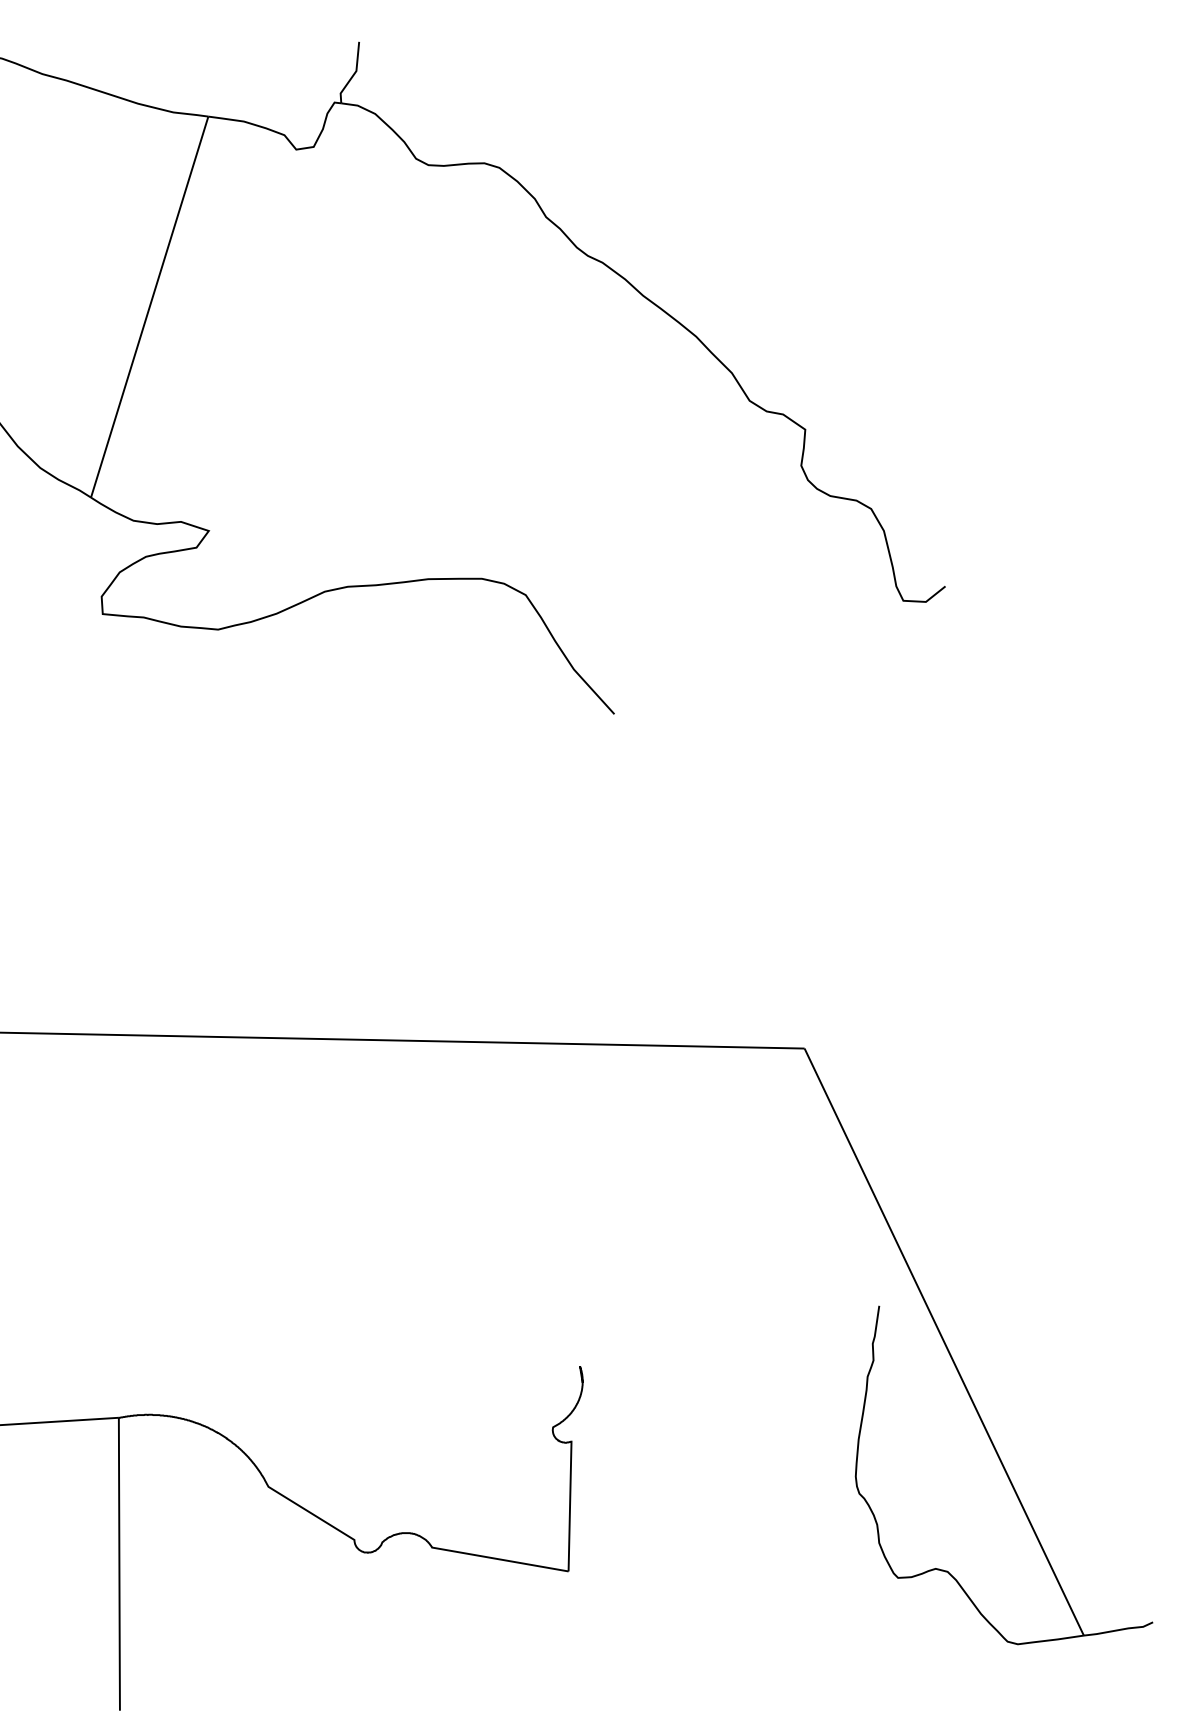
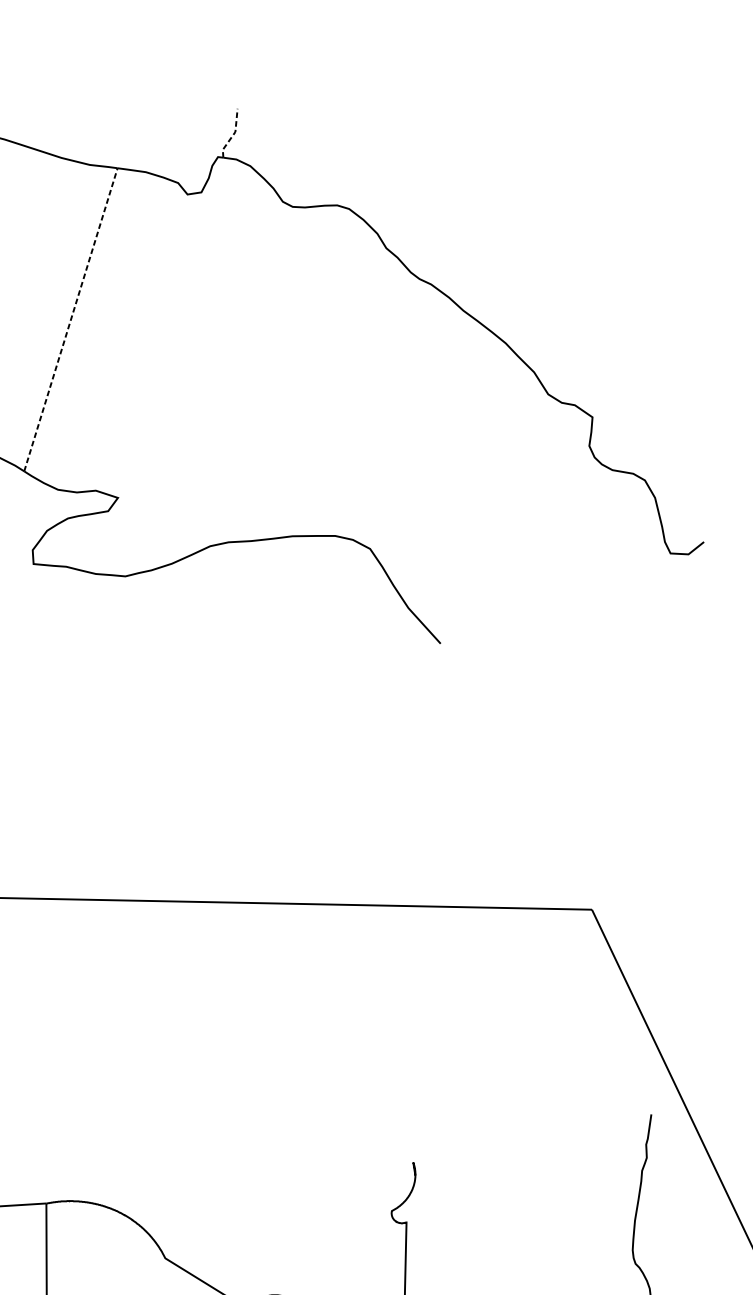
line: (354, 74) -> (233, 134), solid -> dashed
line: (149, 306) -> (70, 319), solid -> dashed

